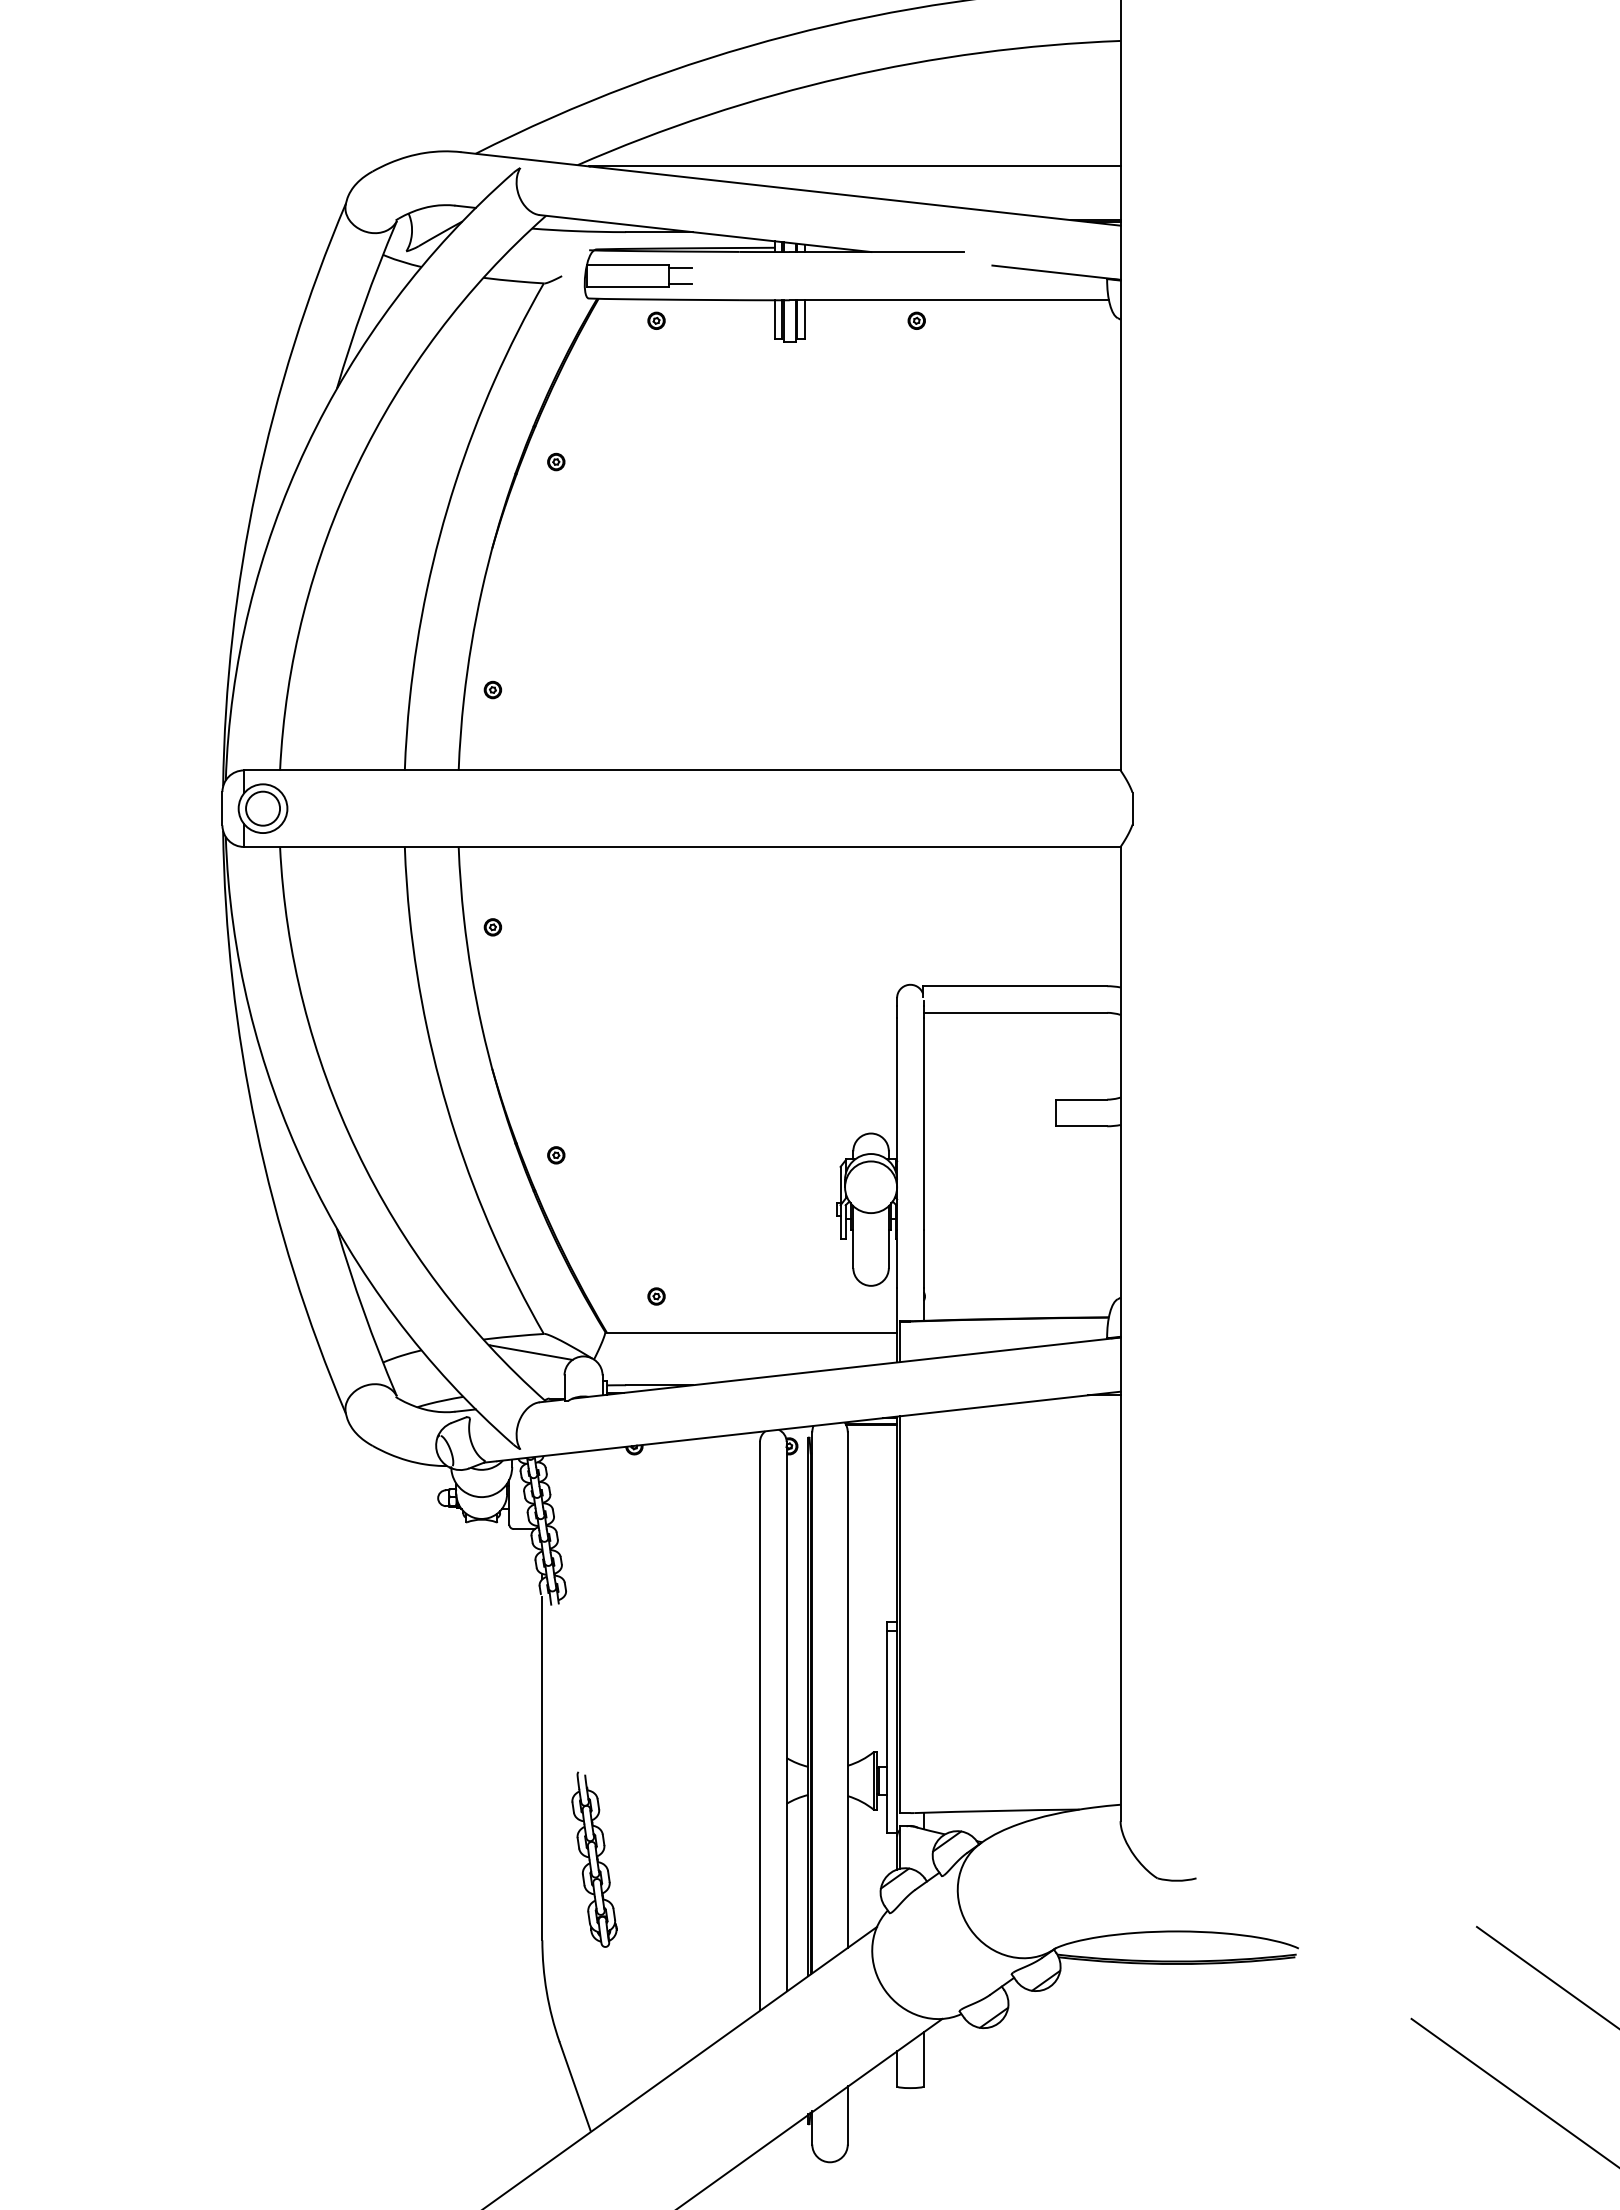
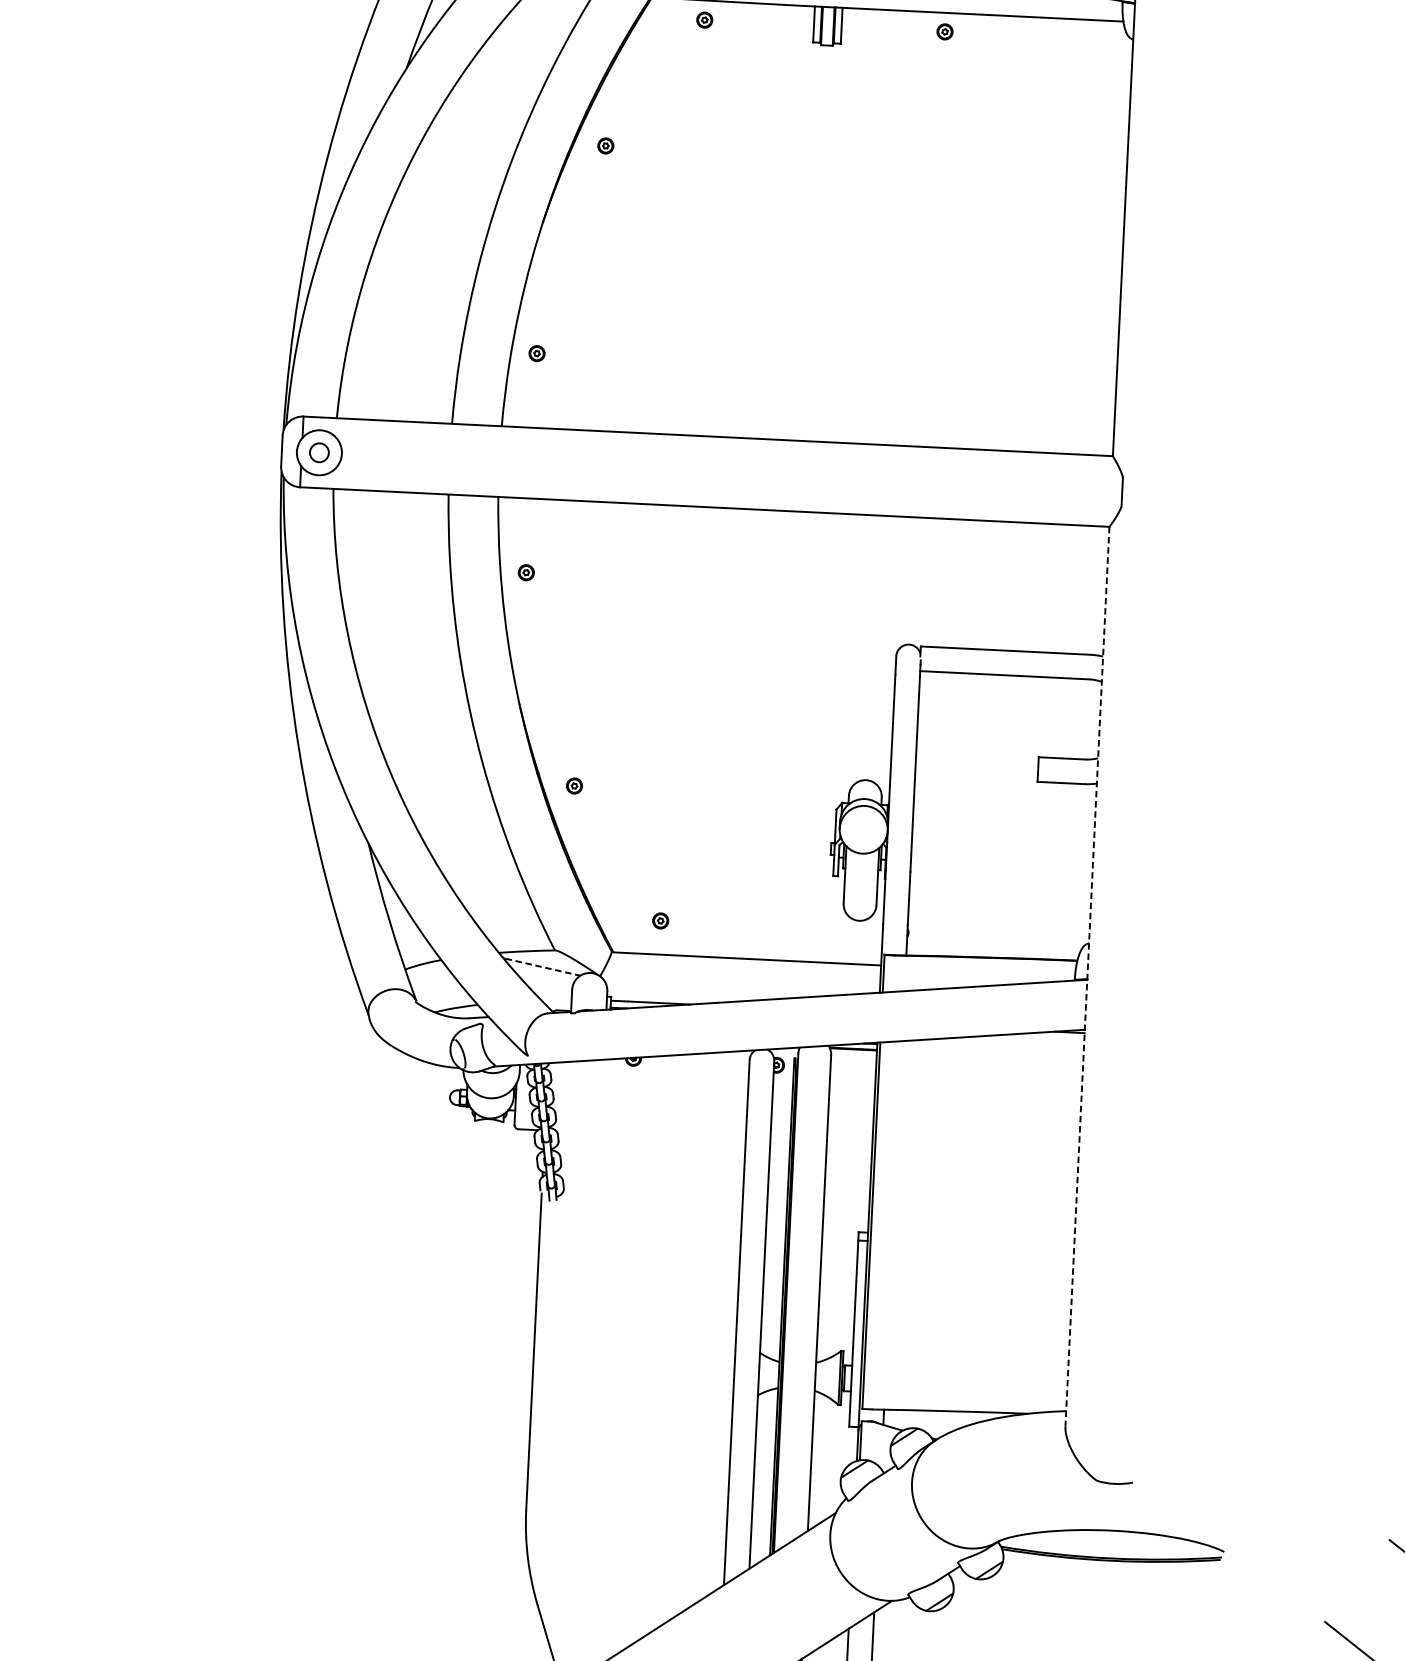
circle: (263, 808) -> (319, 452), size x0.6
line: (1120, 1334) -> (1087, 976), solid -> dashed
line: (532, 1352) -> (543, 967), solid -> dashed
part: (594, 1859) -> (577, 1437), removed

